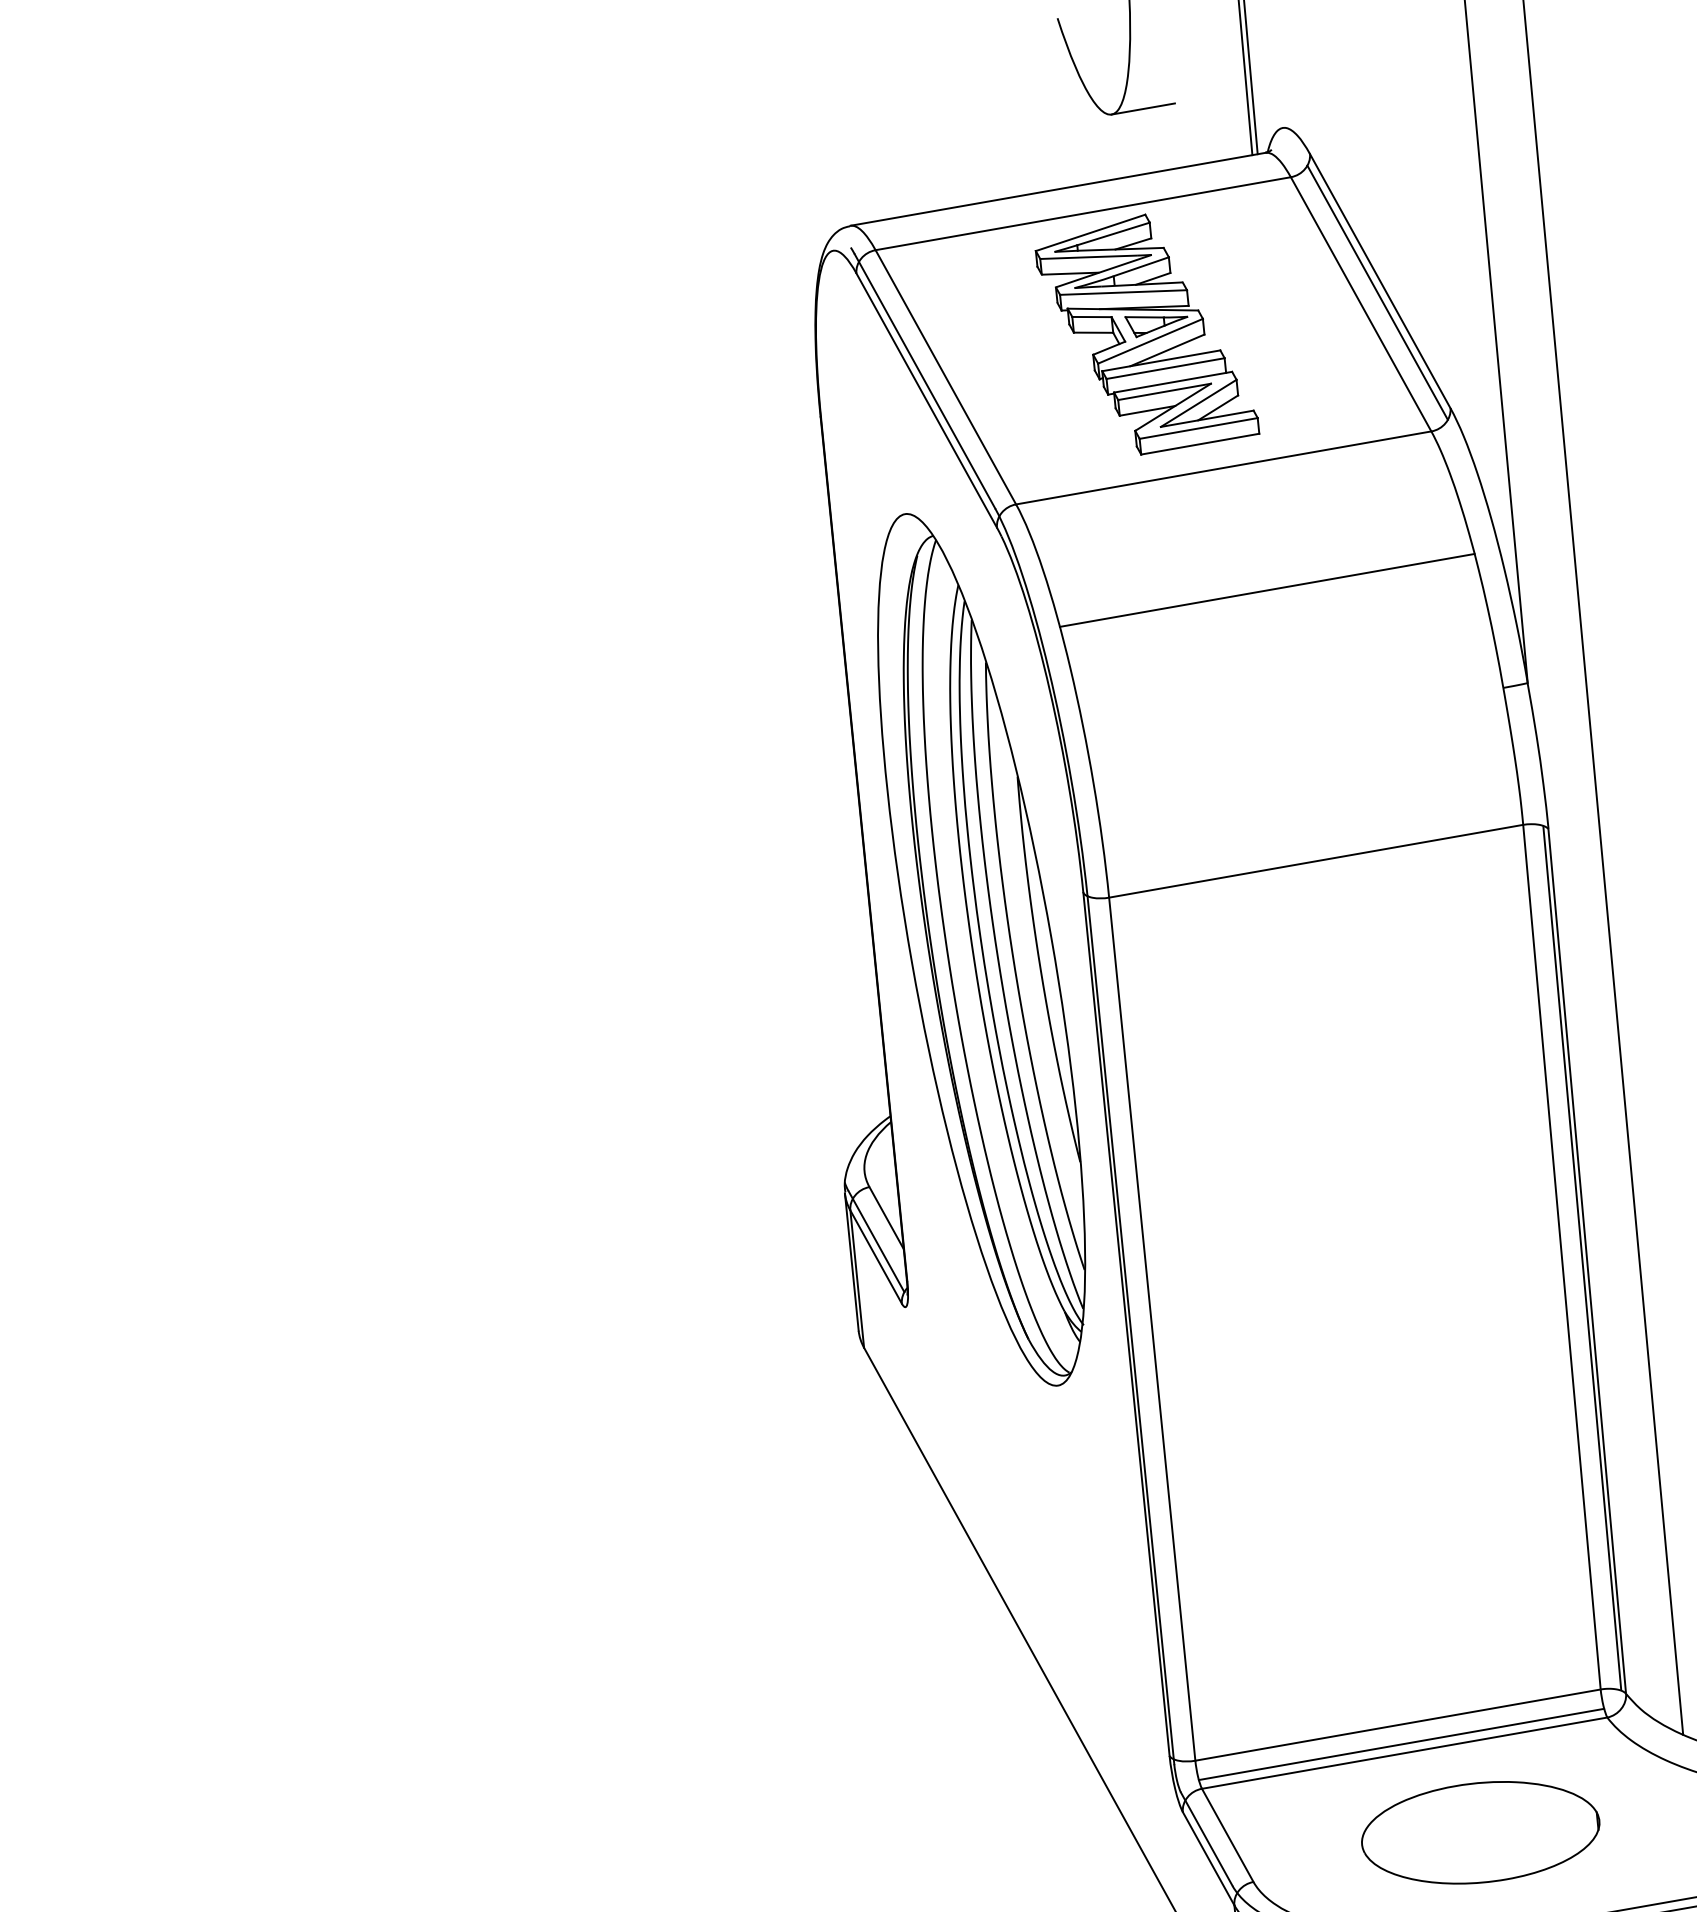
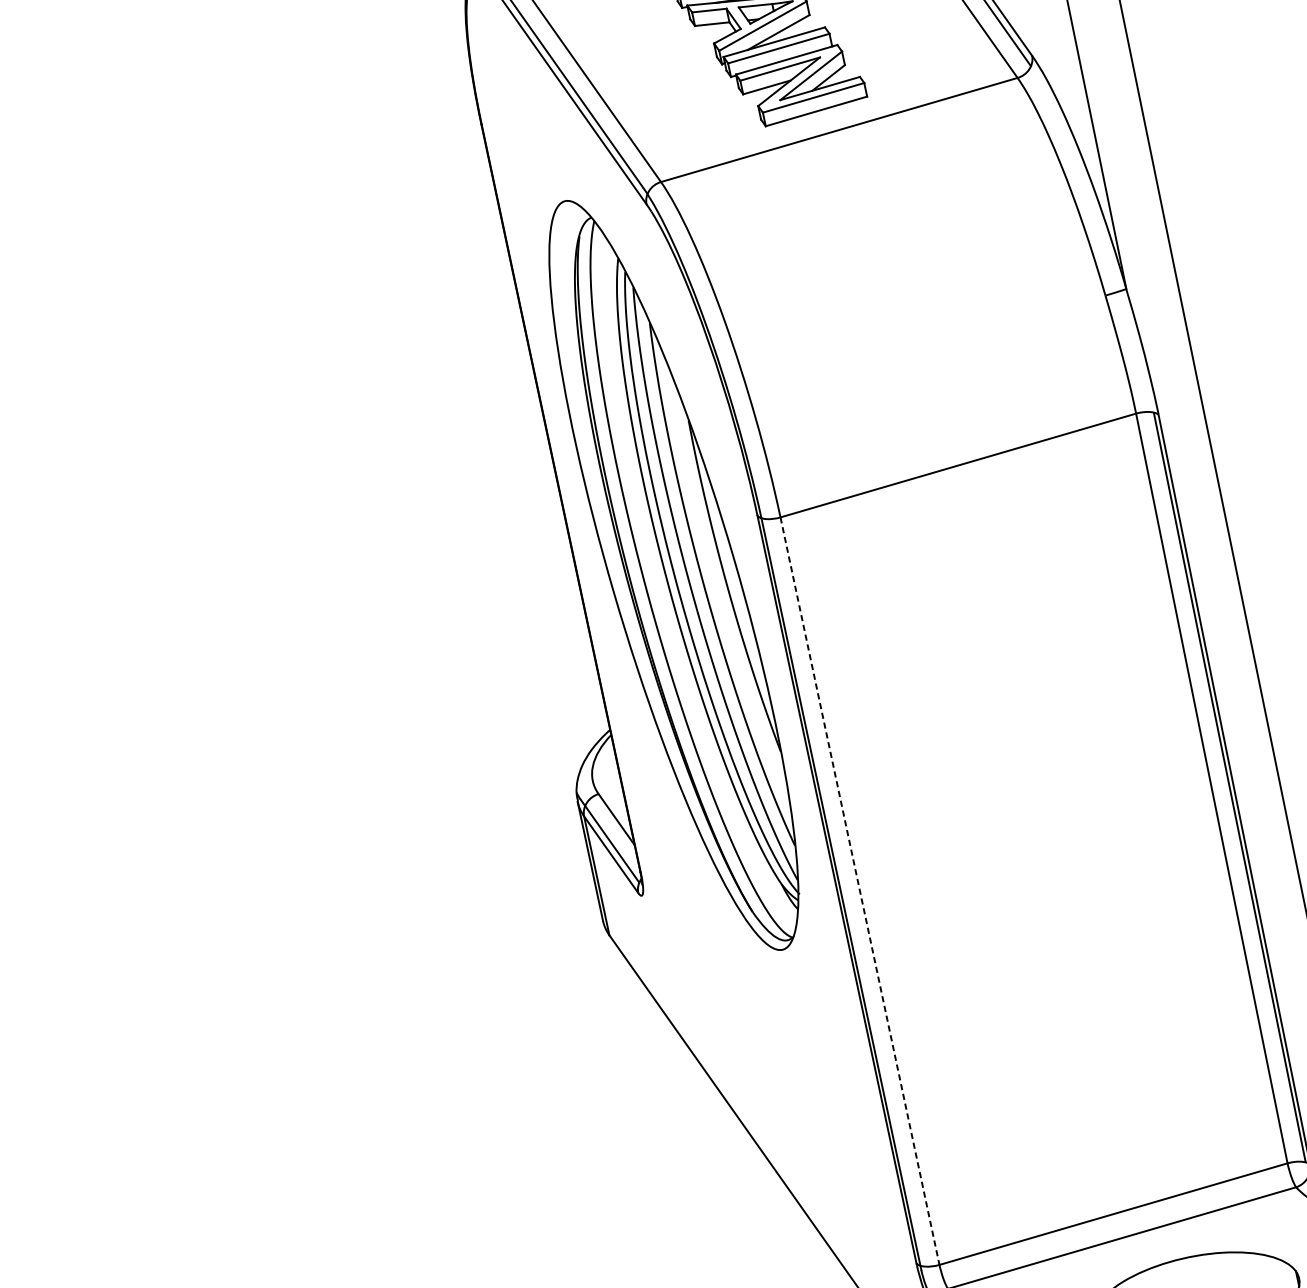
line: (1266, 589) -> (888, 232), removed
line: (1152, 1329) -> (860, 891), solid -> dashed
line: (1401, 1744) -> (1118, 1230), removed

